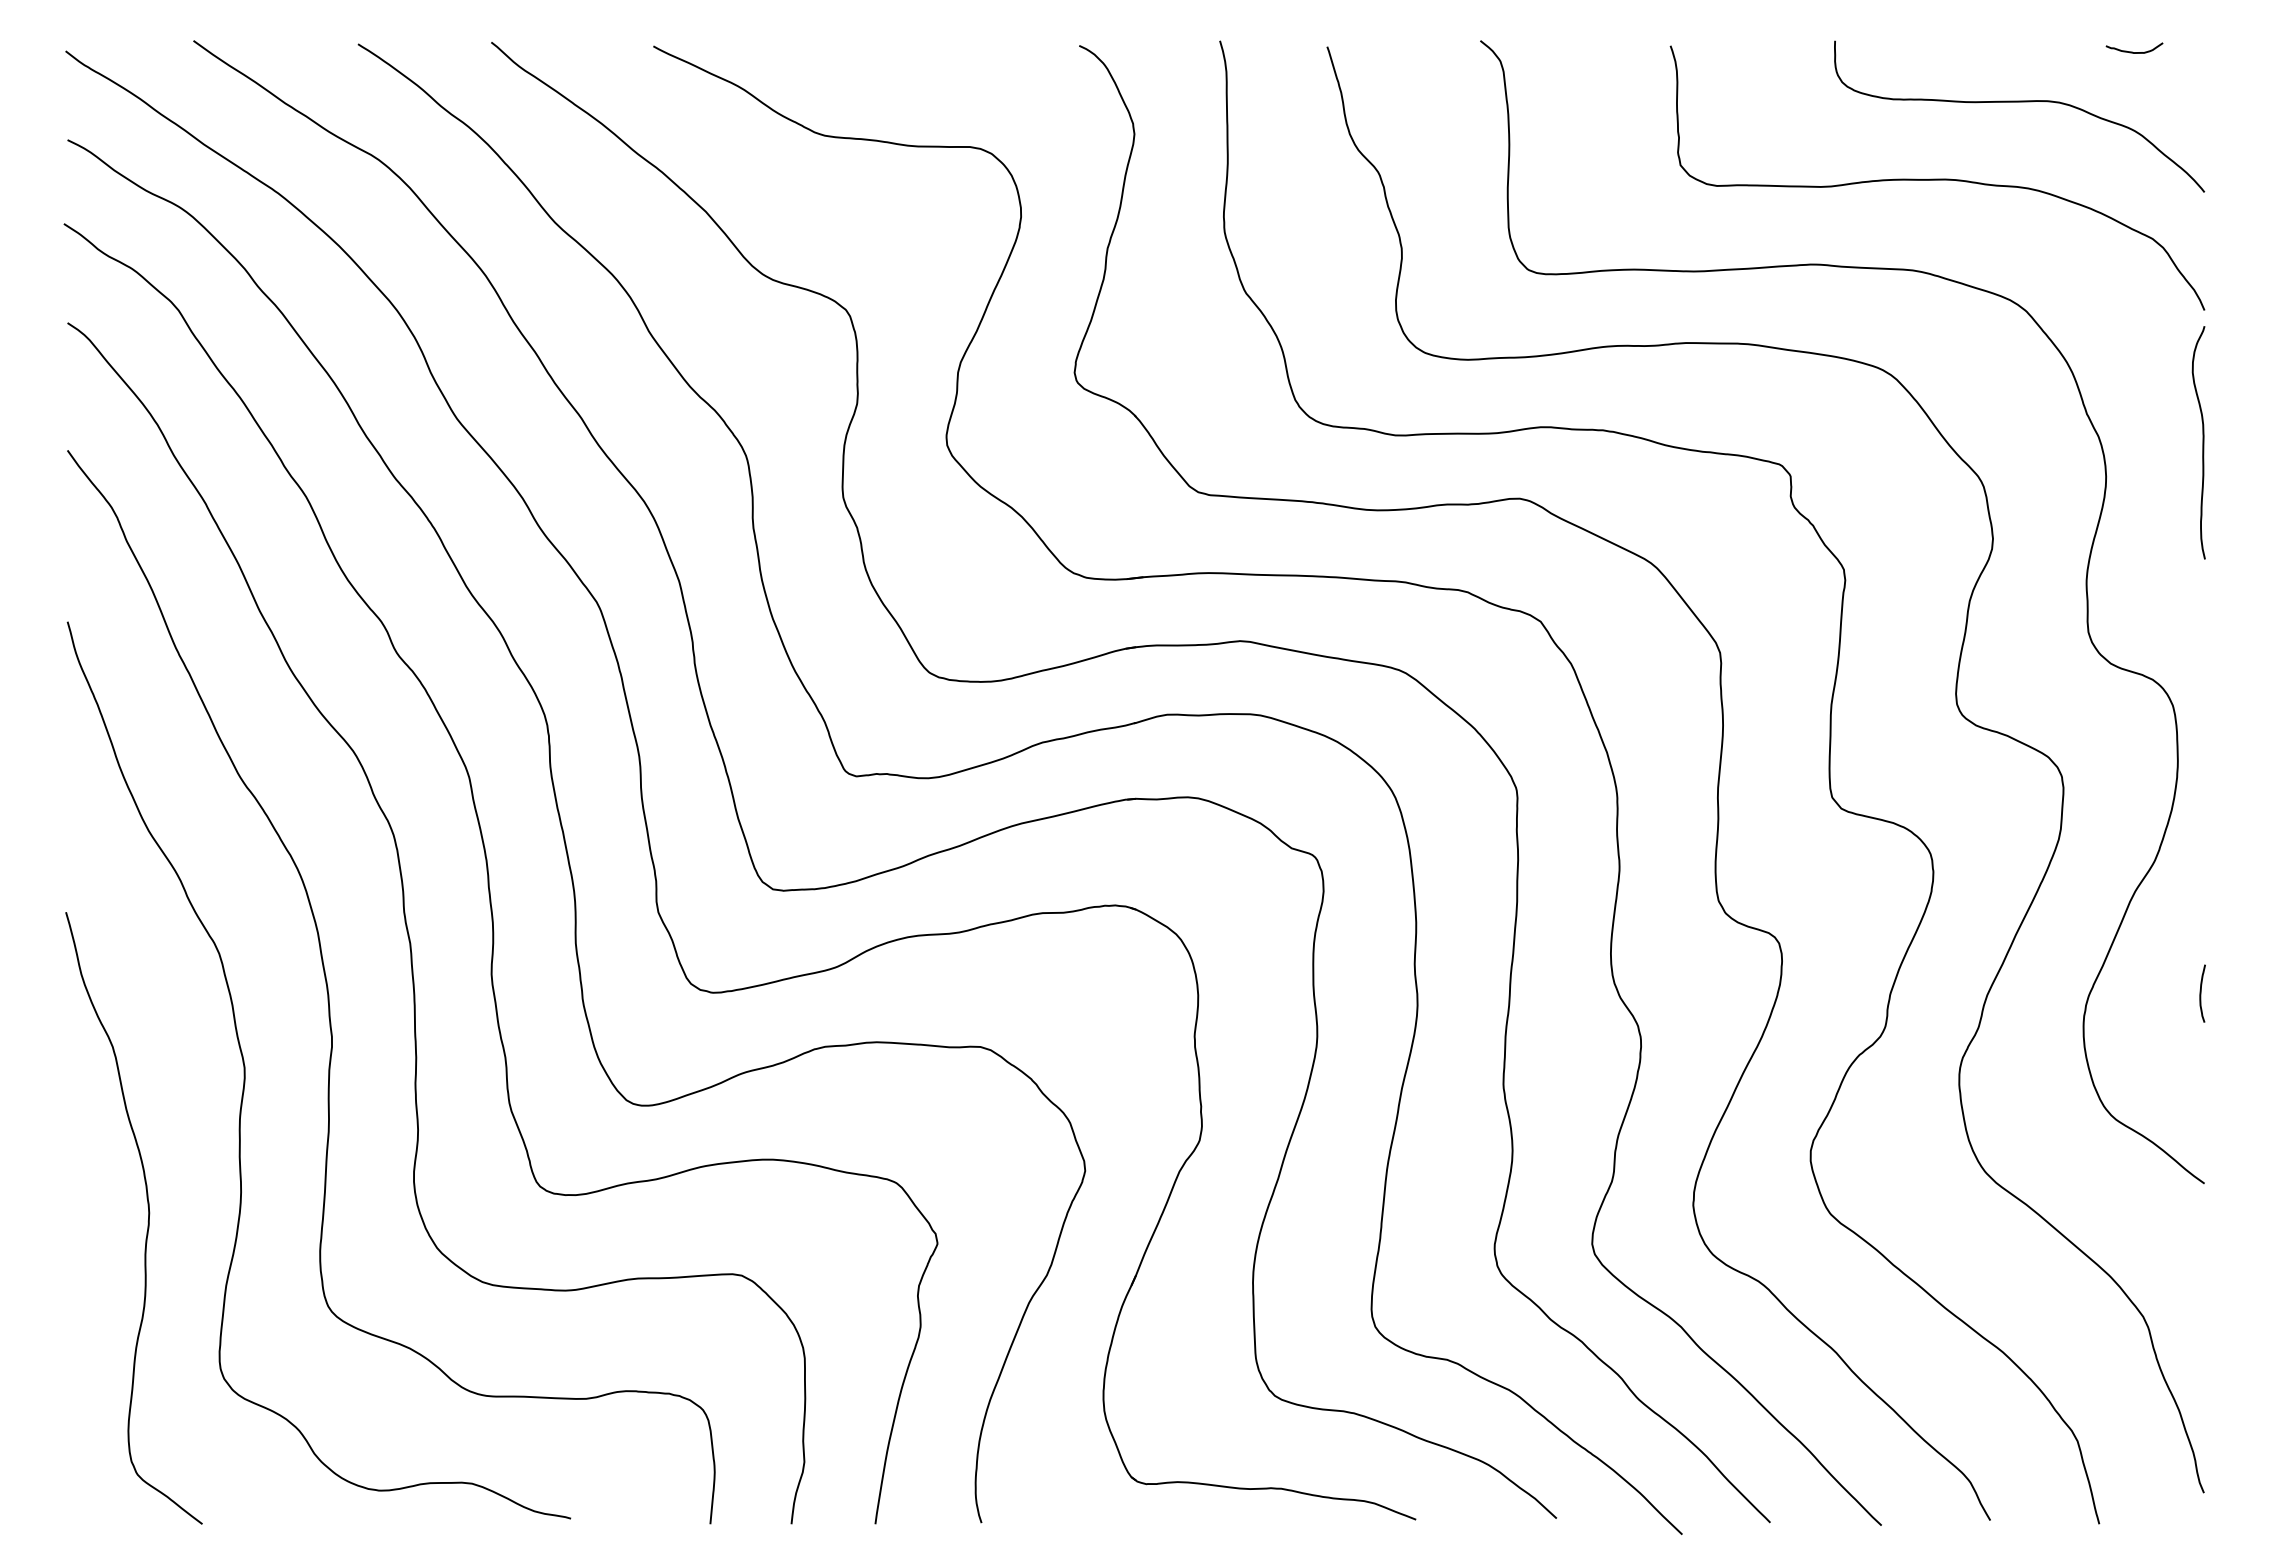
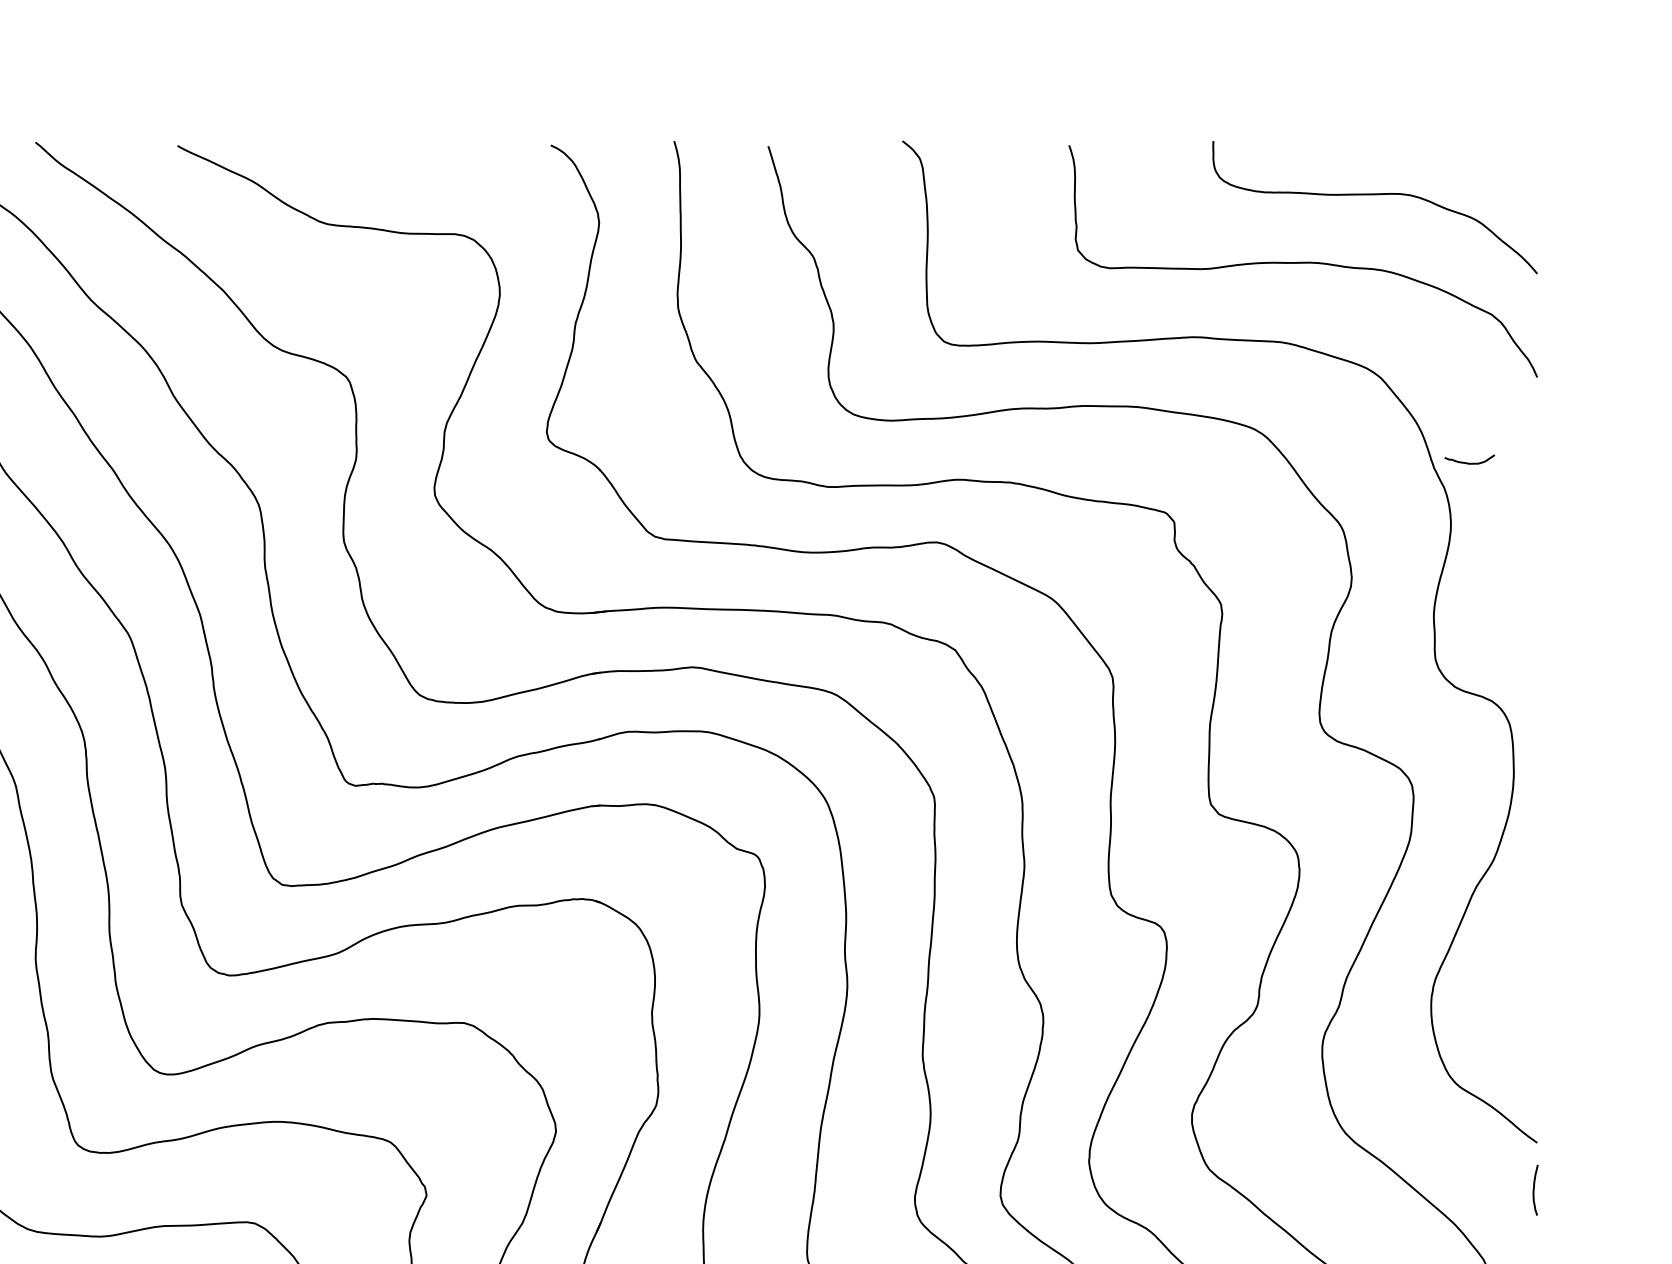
curve: (2132, 51) -> (1467, 462), moved
curve: (2202, 442) -> (1535, 493), removed
curve: (2201, 993) -> (1534, 1190), moved

